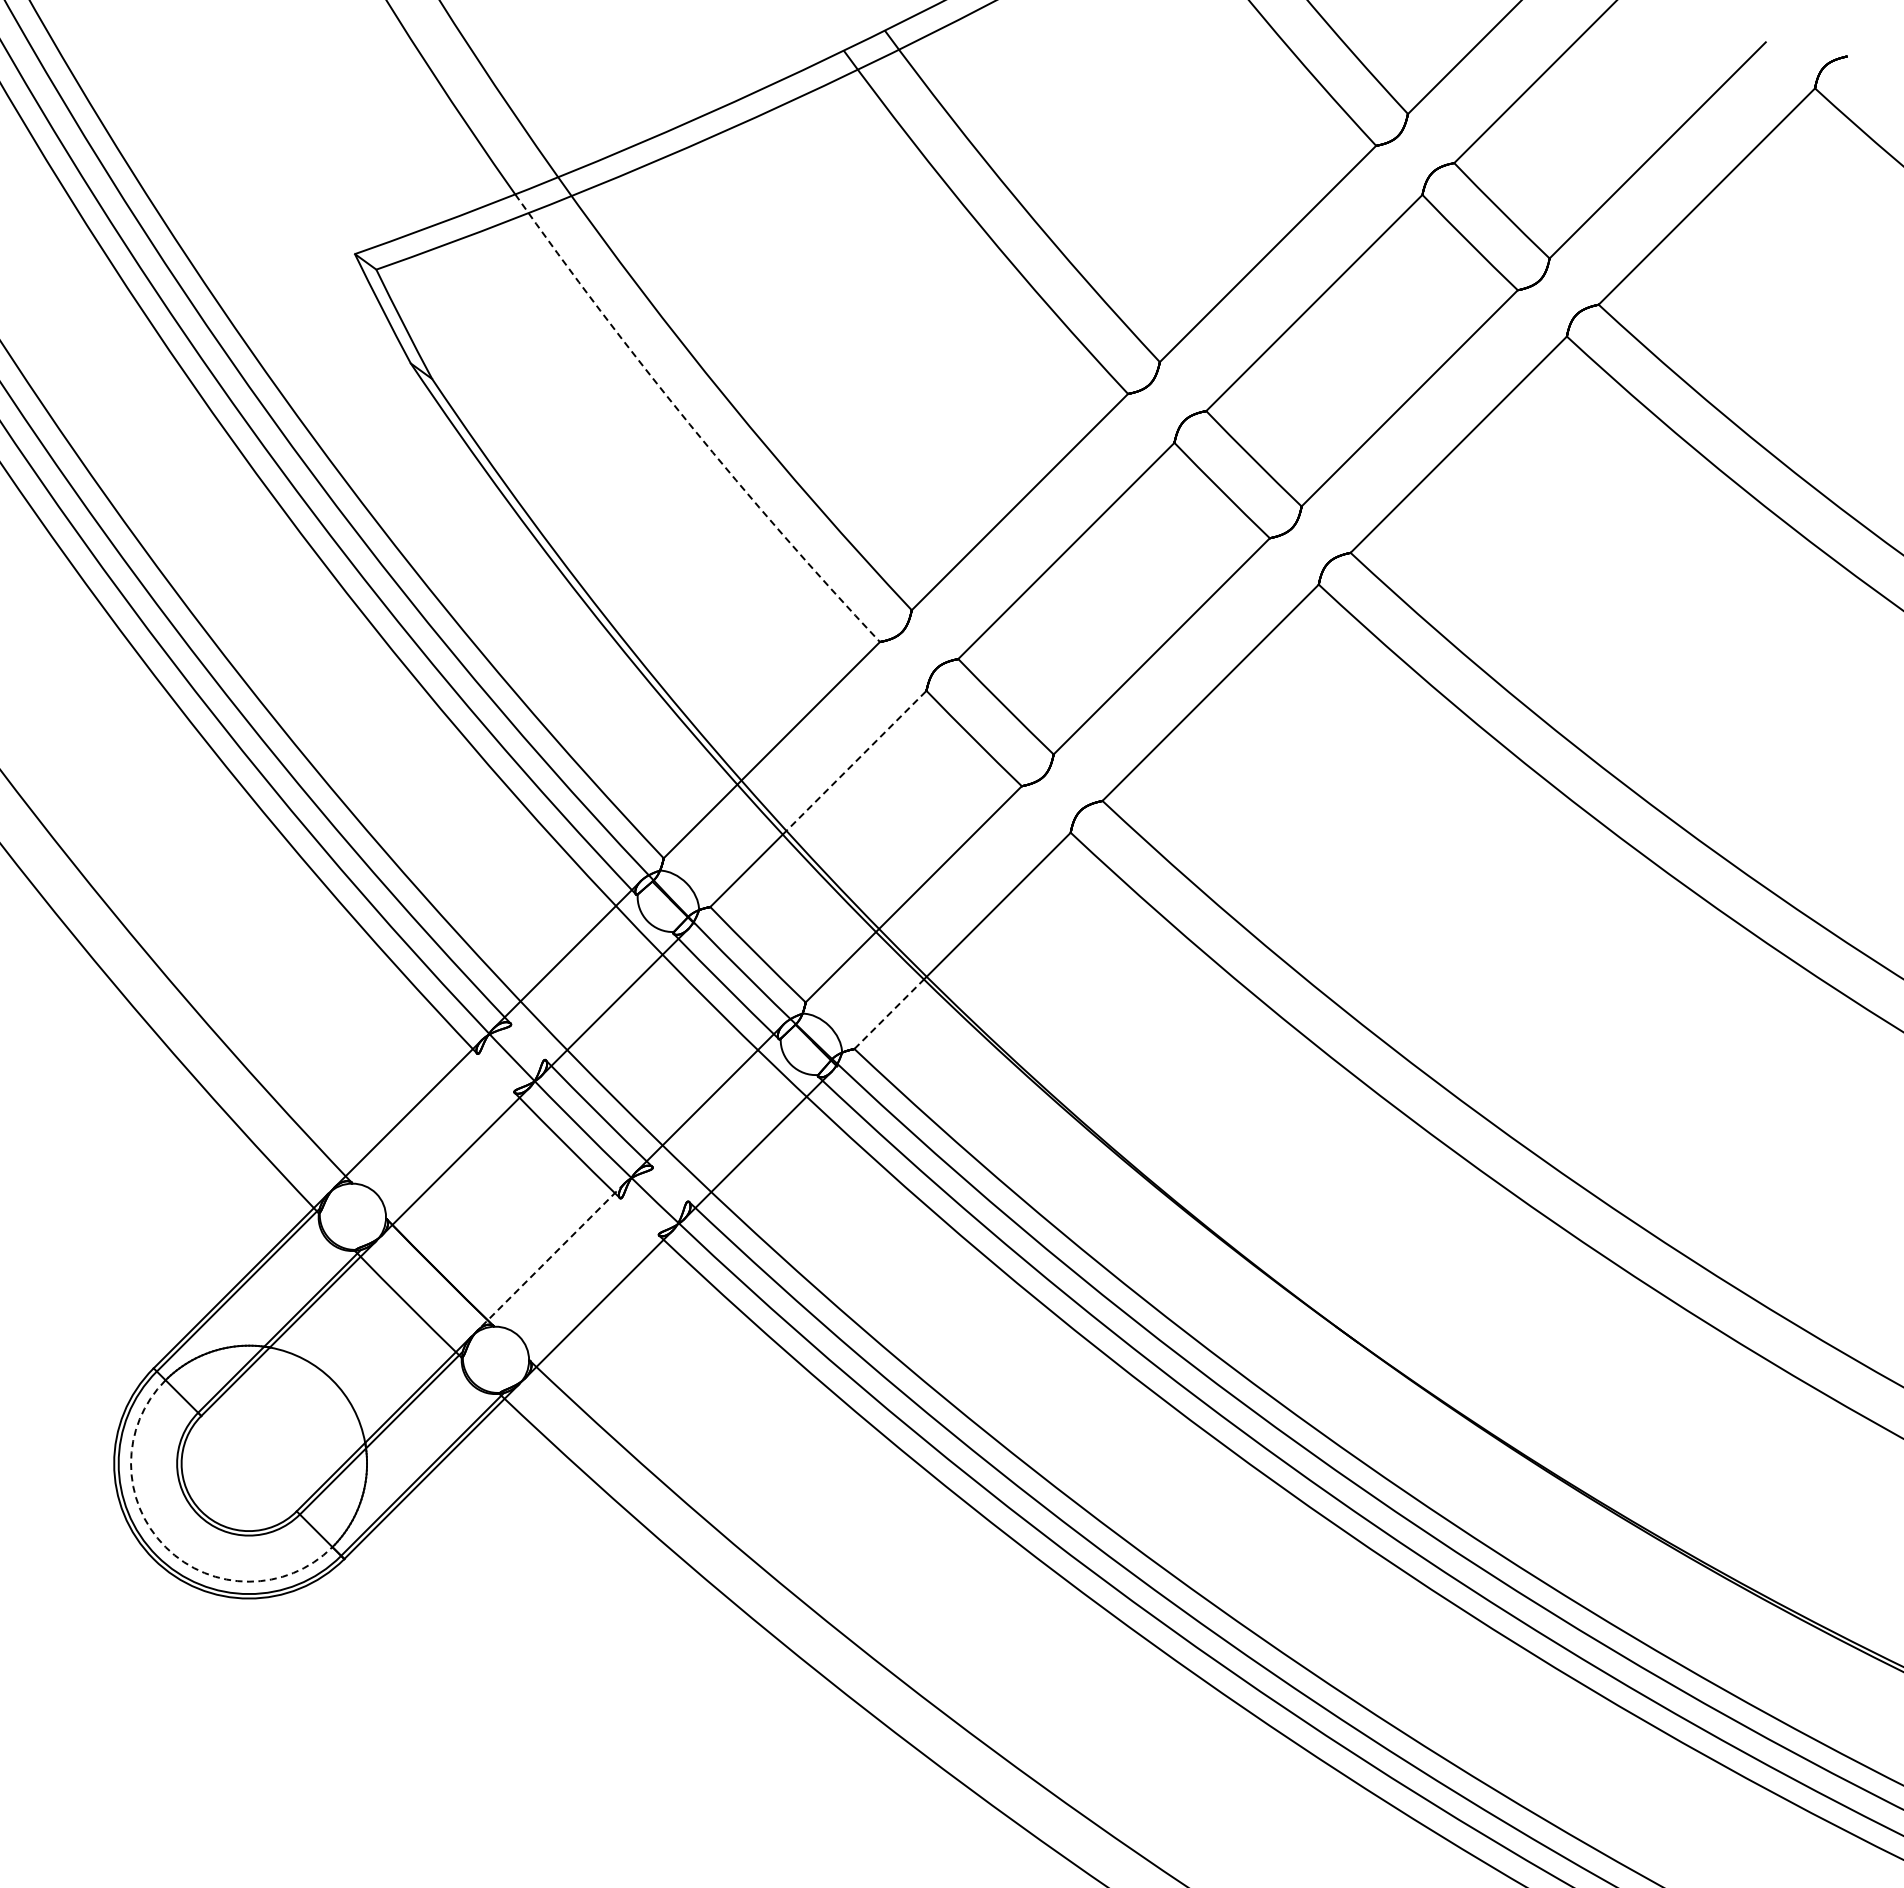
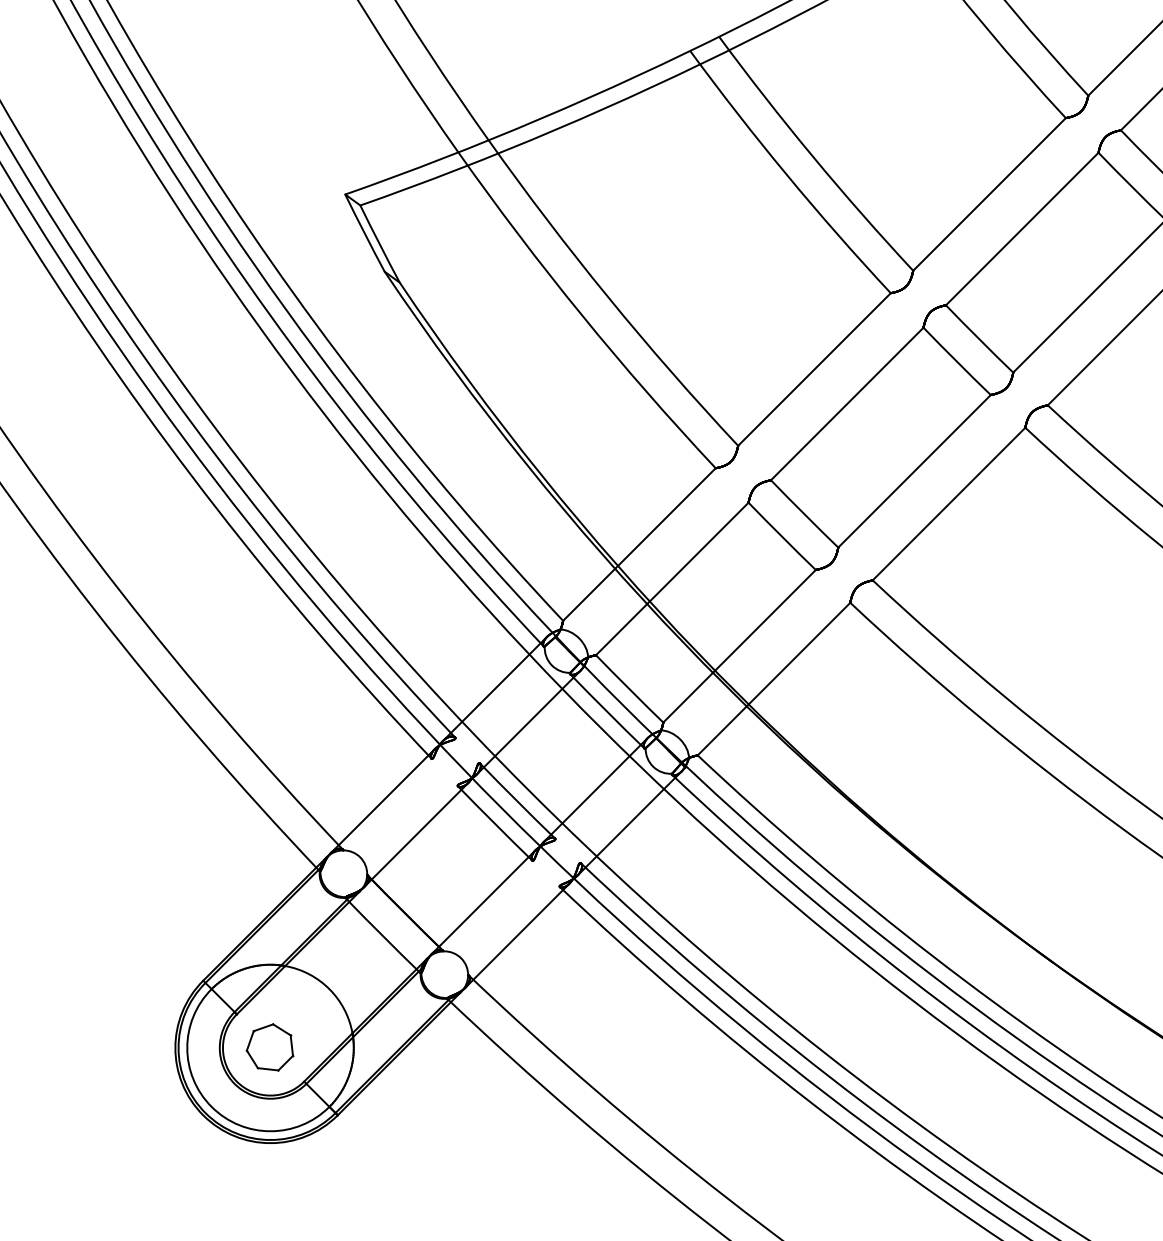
arc: (689, 424) -> (581, 314), dashed -> solid
line: (854, 762) -> (697, 553), dashed -> solid
line: (889, 1013) -> (722, 730), dashed -> solid
line: (550, 1257) -> (483, 902), dashed -> solid
part: (248, 1463) -> (270, 1047), added
arc: (165, 1547) -> (211, 1107), dashed -> solid

